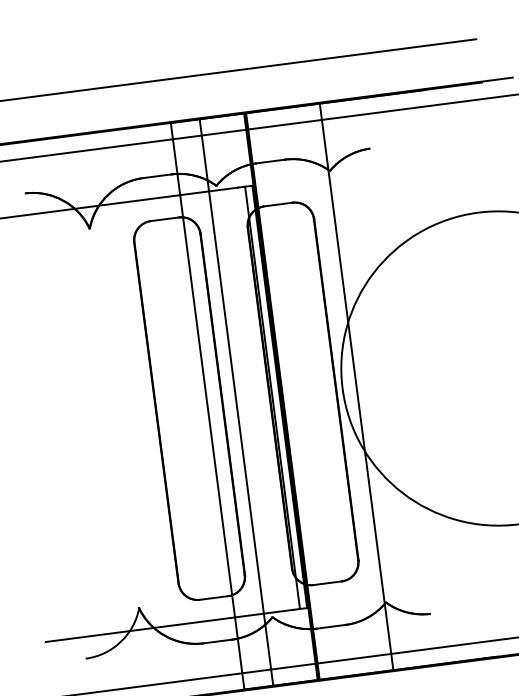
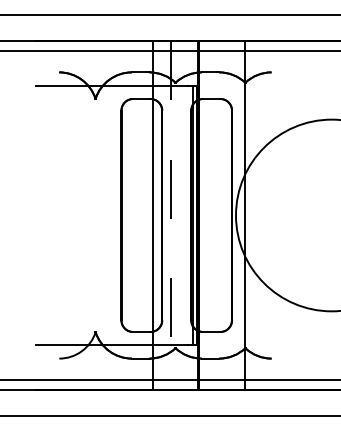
line: (236, 402) -> (170, 215), solid -> dashed

